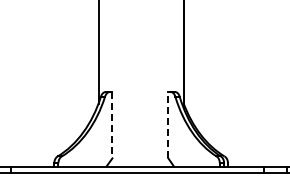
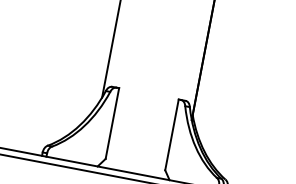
line: (168, 124) -> (172, 134), dashed -> solid
line: (112, 125) -> (112, 123), dashed -> solid

